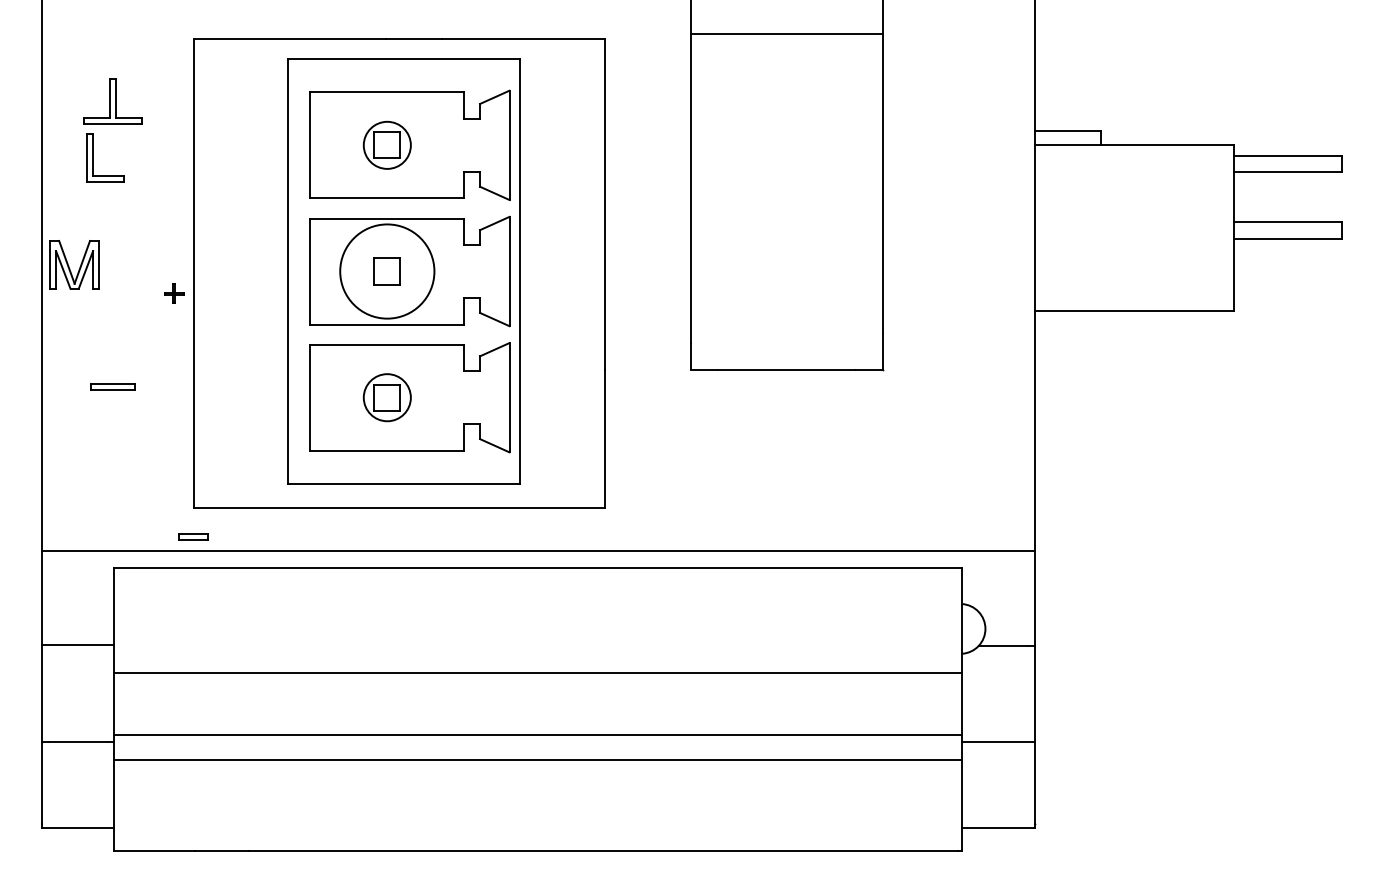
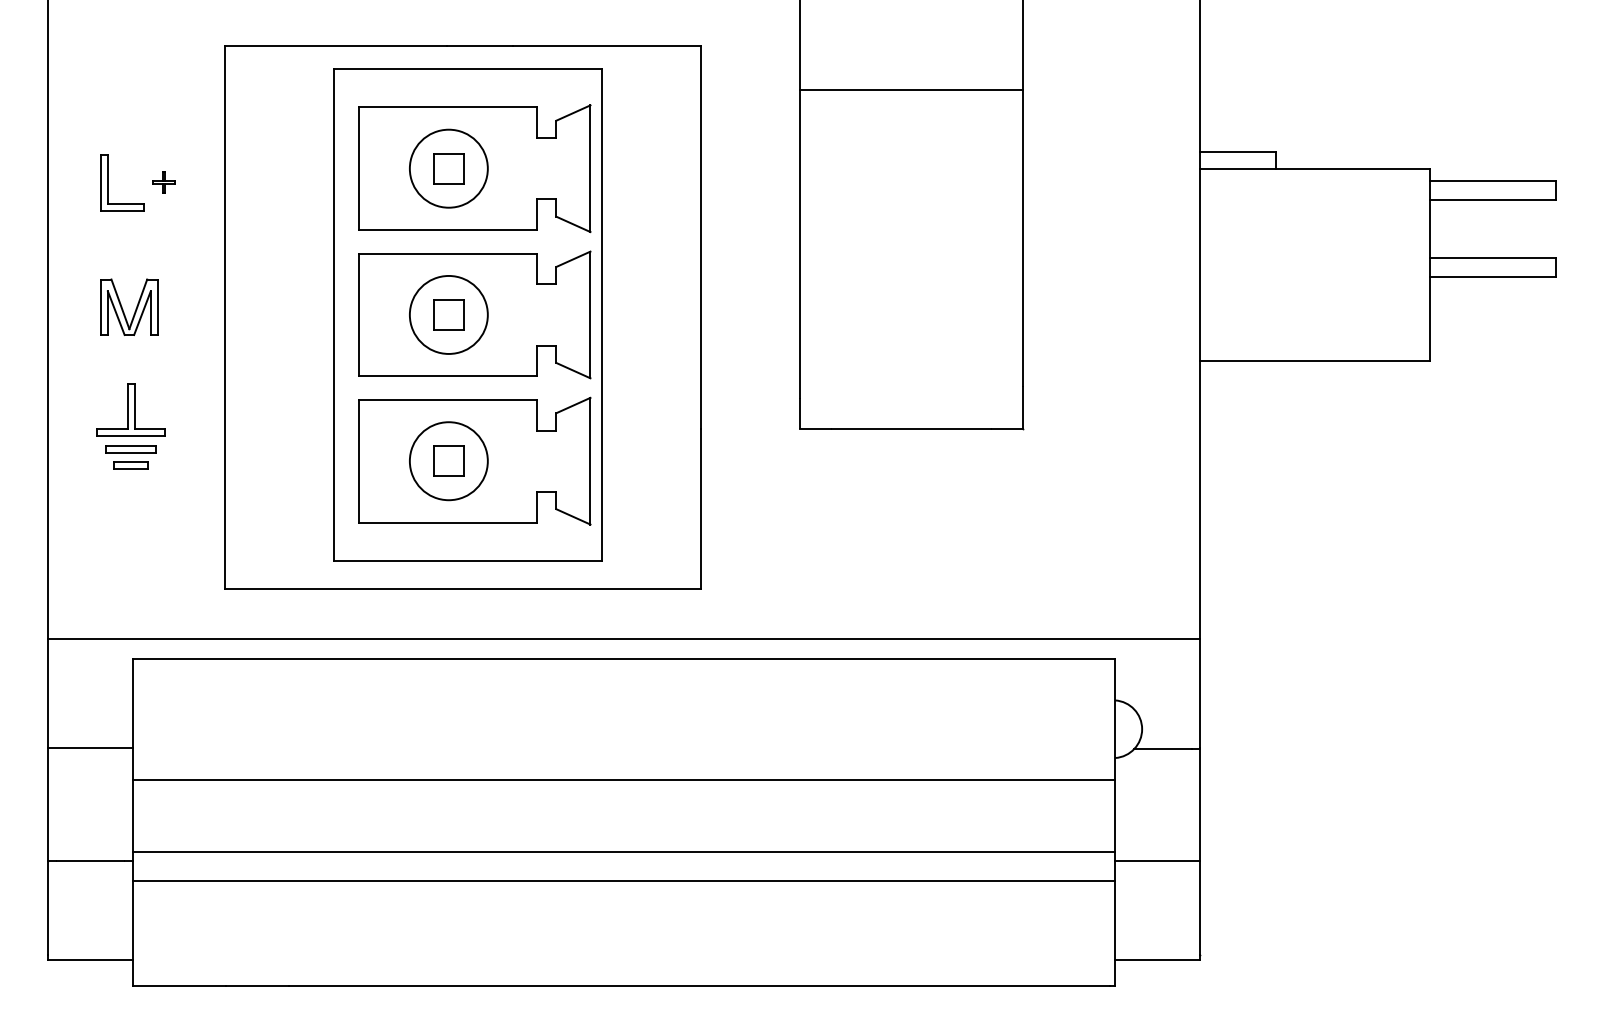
line: (786, 33) -> (911, 89), moved
part: (112, 101) -> (130, 409), moved
circle: (387, 145) -> (448, 168), size x1.43
part: (79, 265) -> (135, 308), moved
circle: (387, 271) -> (448, 314), size x0.71
part: (173, 293) -> (163, 182), moved
circle: (387, 397) -> (448, 461), size x1.43
part: (192, 536) -> (130, 465), moved

